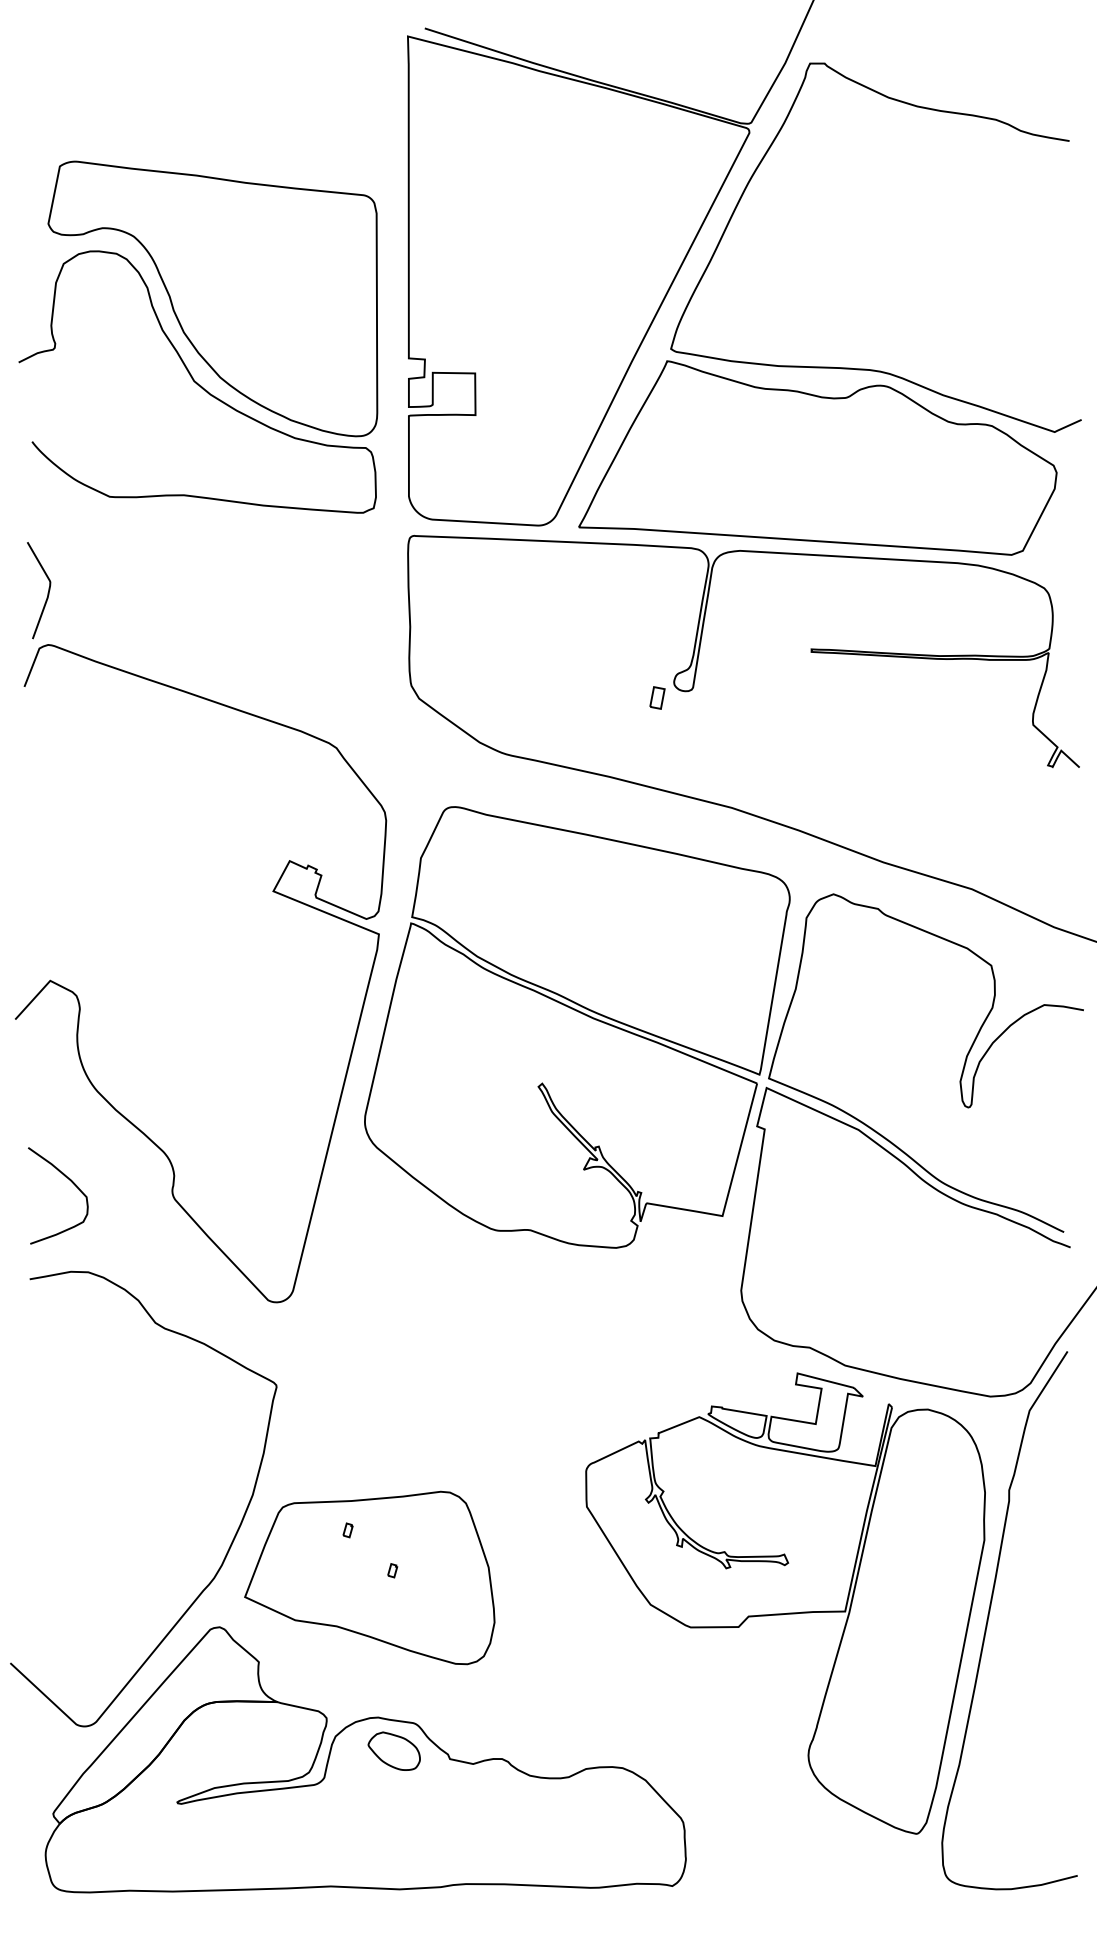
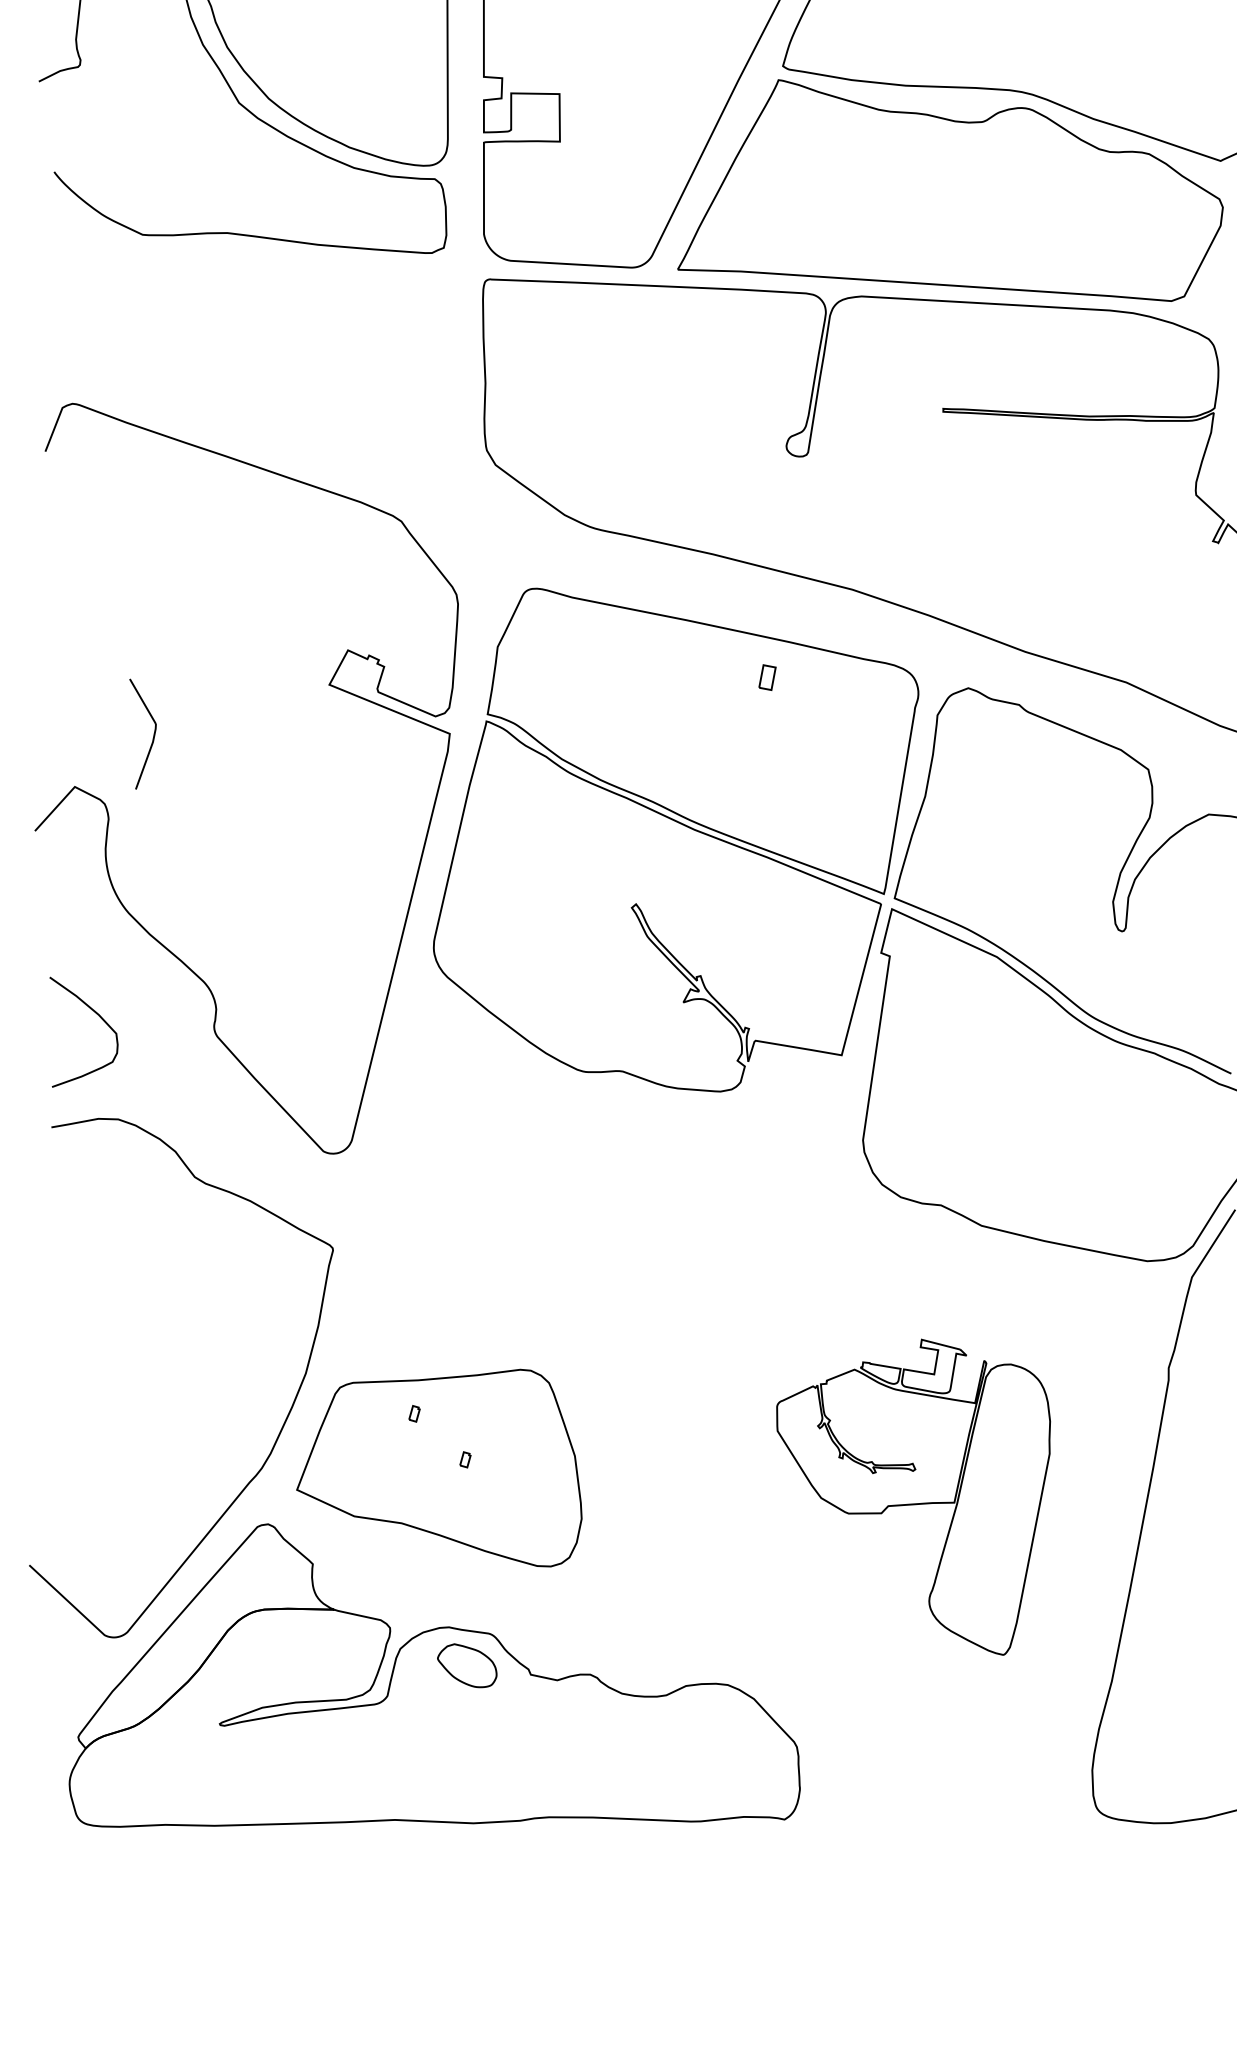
curve: (47, 592) -> (152, 736), moved
part: (657, 697) -> (767, 677), moved
part: (785, 1603) -> (913, 1497), size x0.6

